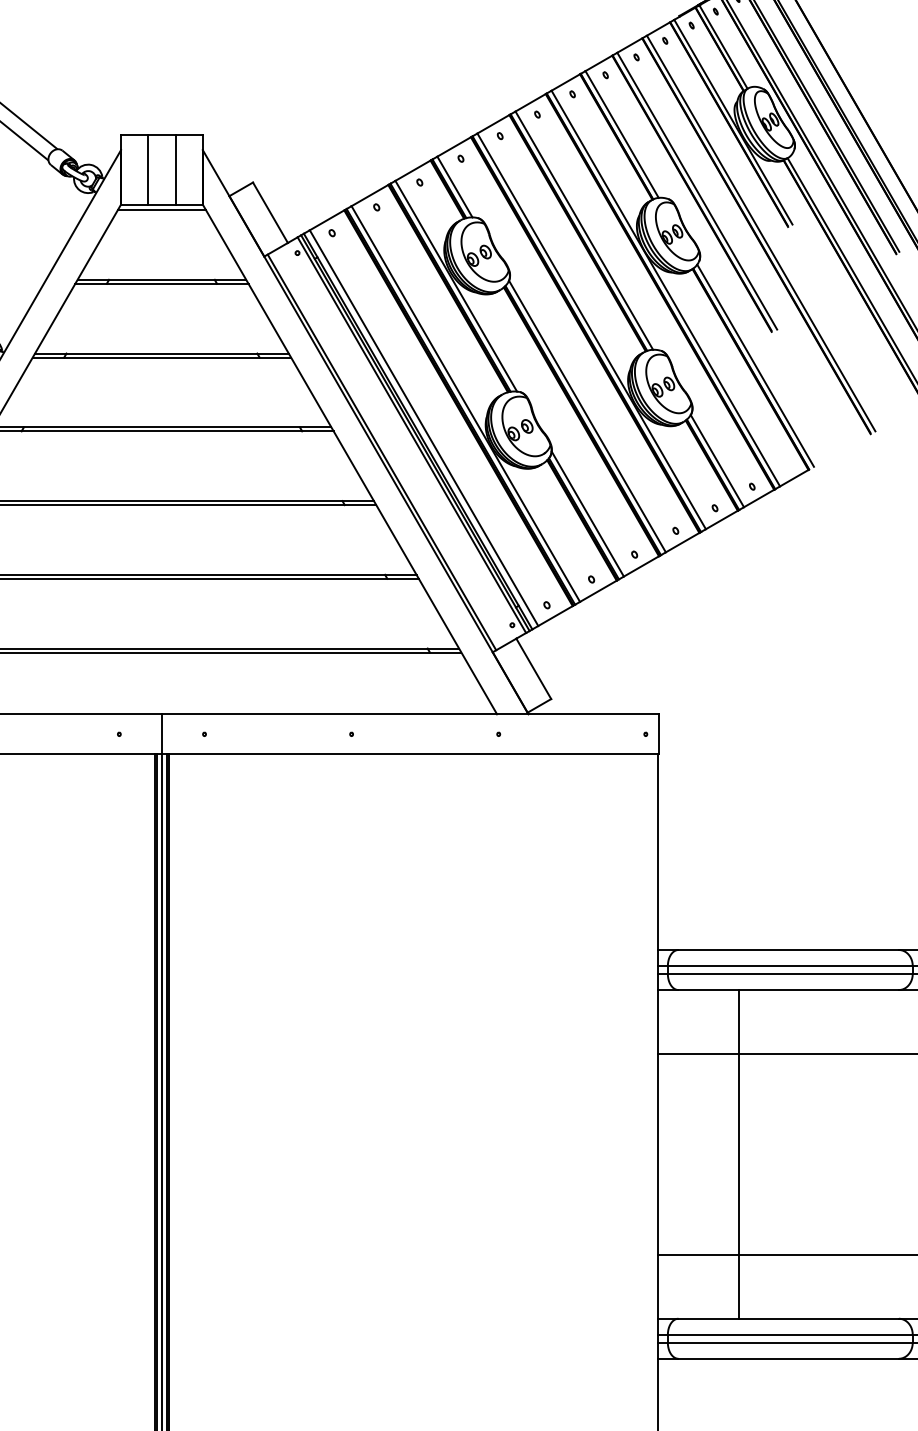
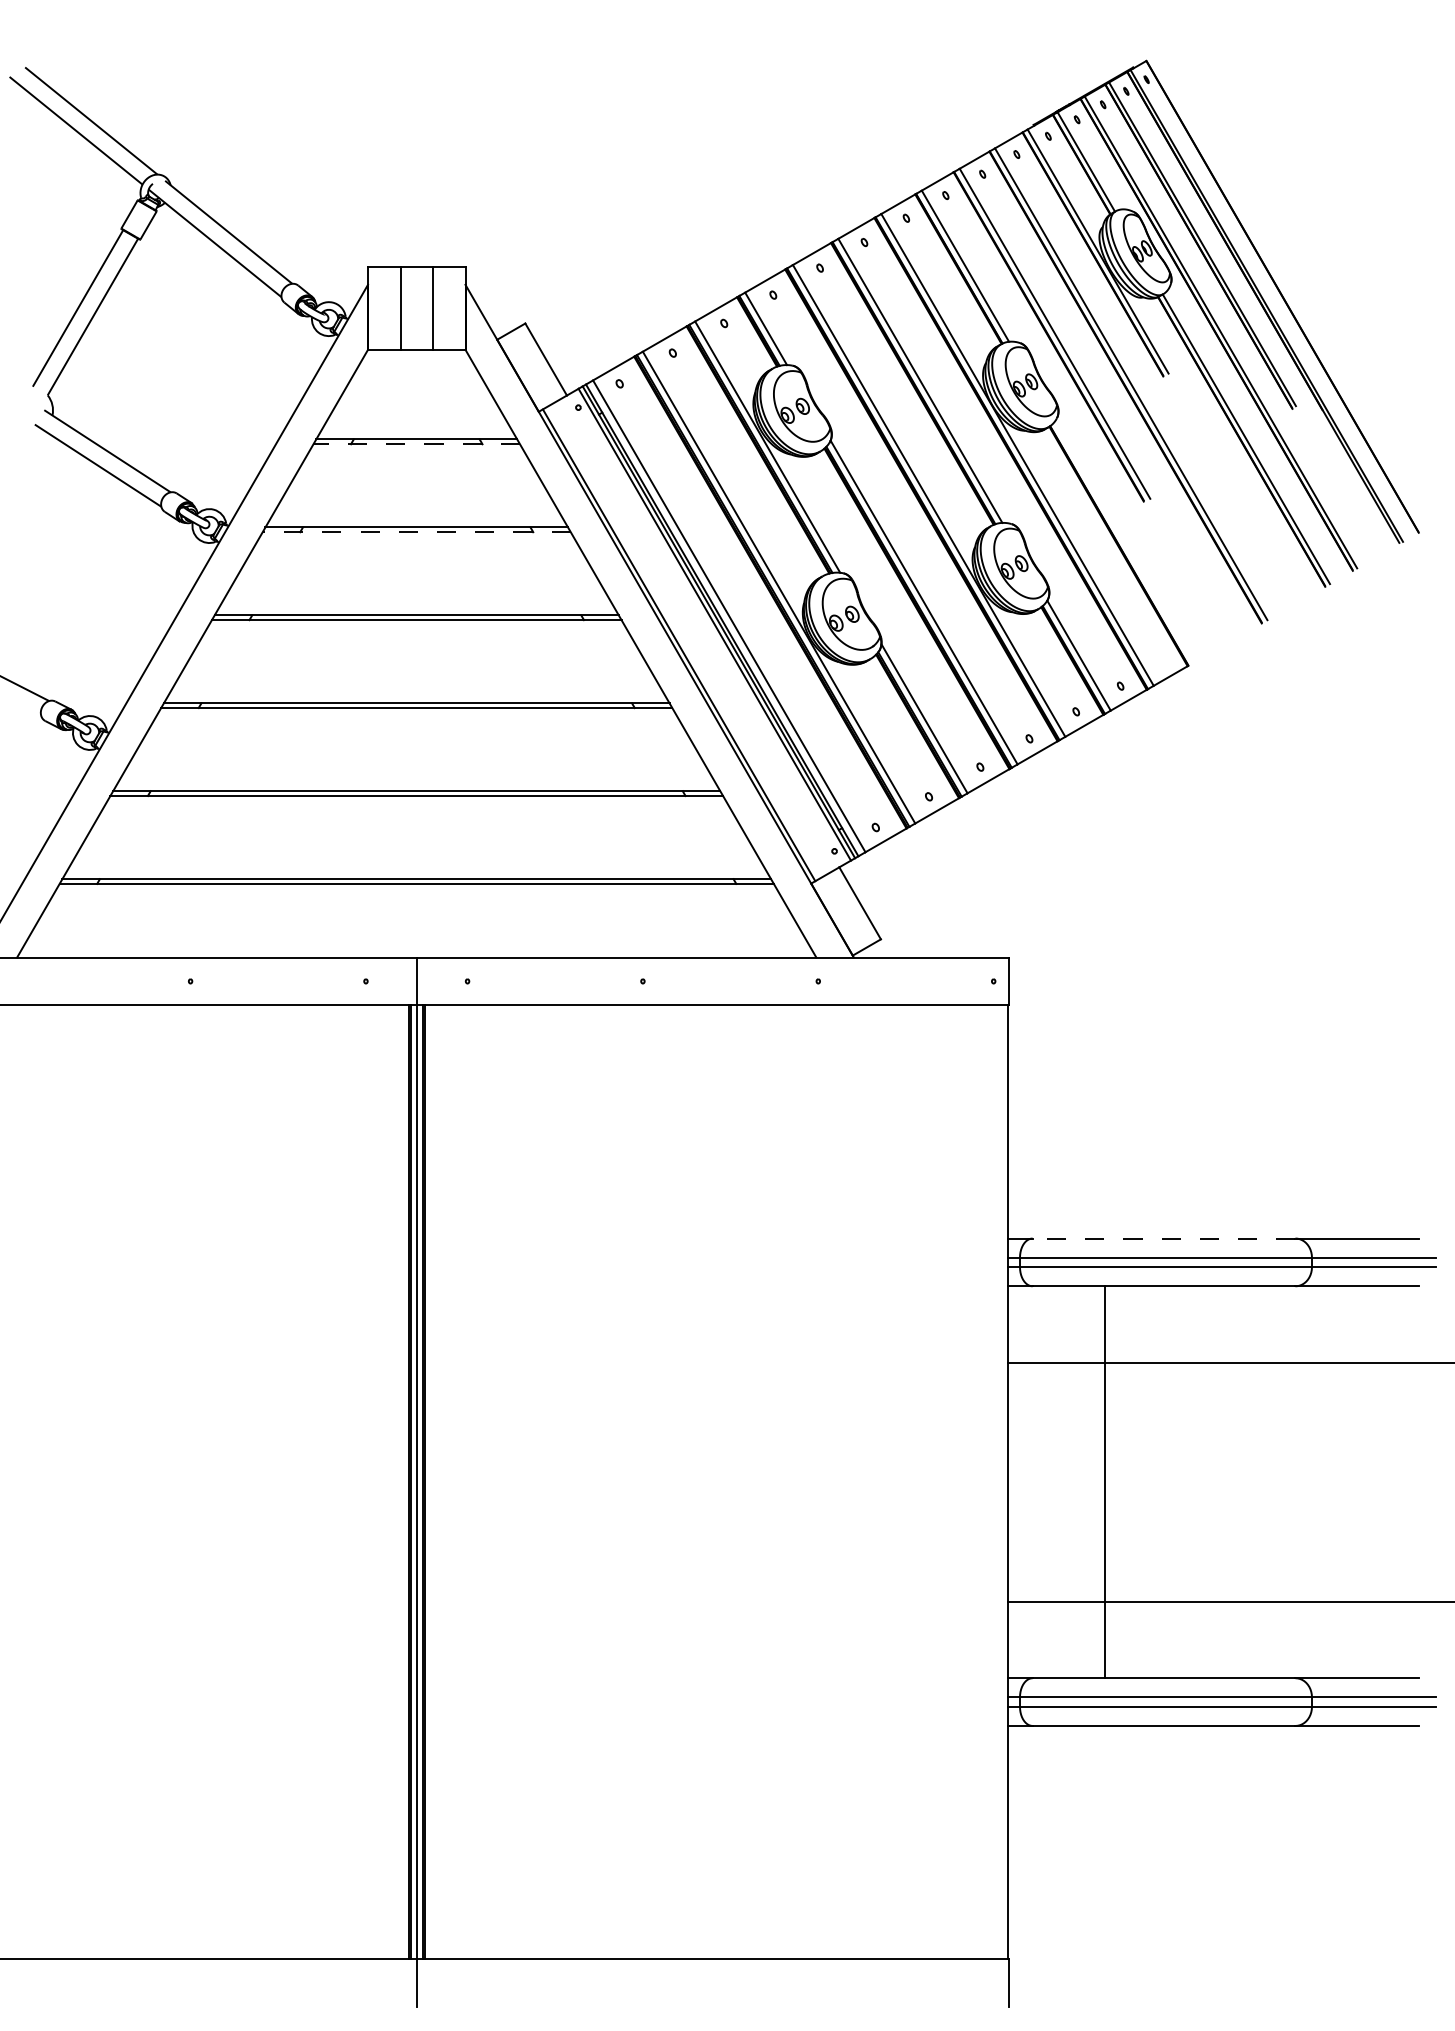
line: (161, 210) -> (416, 356), removed
line: (161, 284) -> (416, 444), solid -> dashed
line: (161, 357) -> (416, 532), solid -> dashed
line: (755, 365) -> (1124, 541), removed
line: (788, 949) -> (1163, 1238), solid -> dashed

